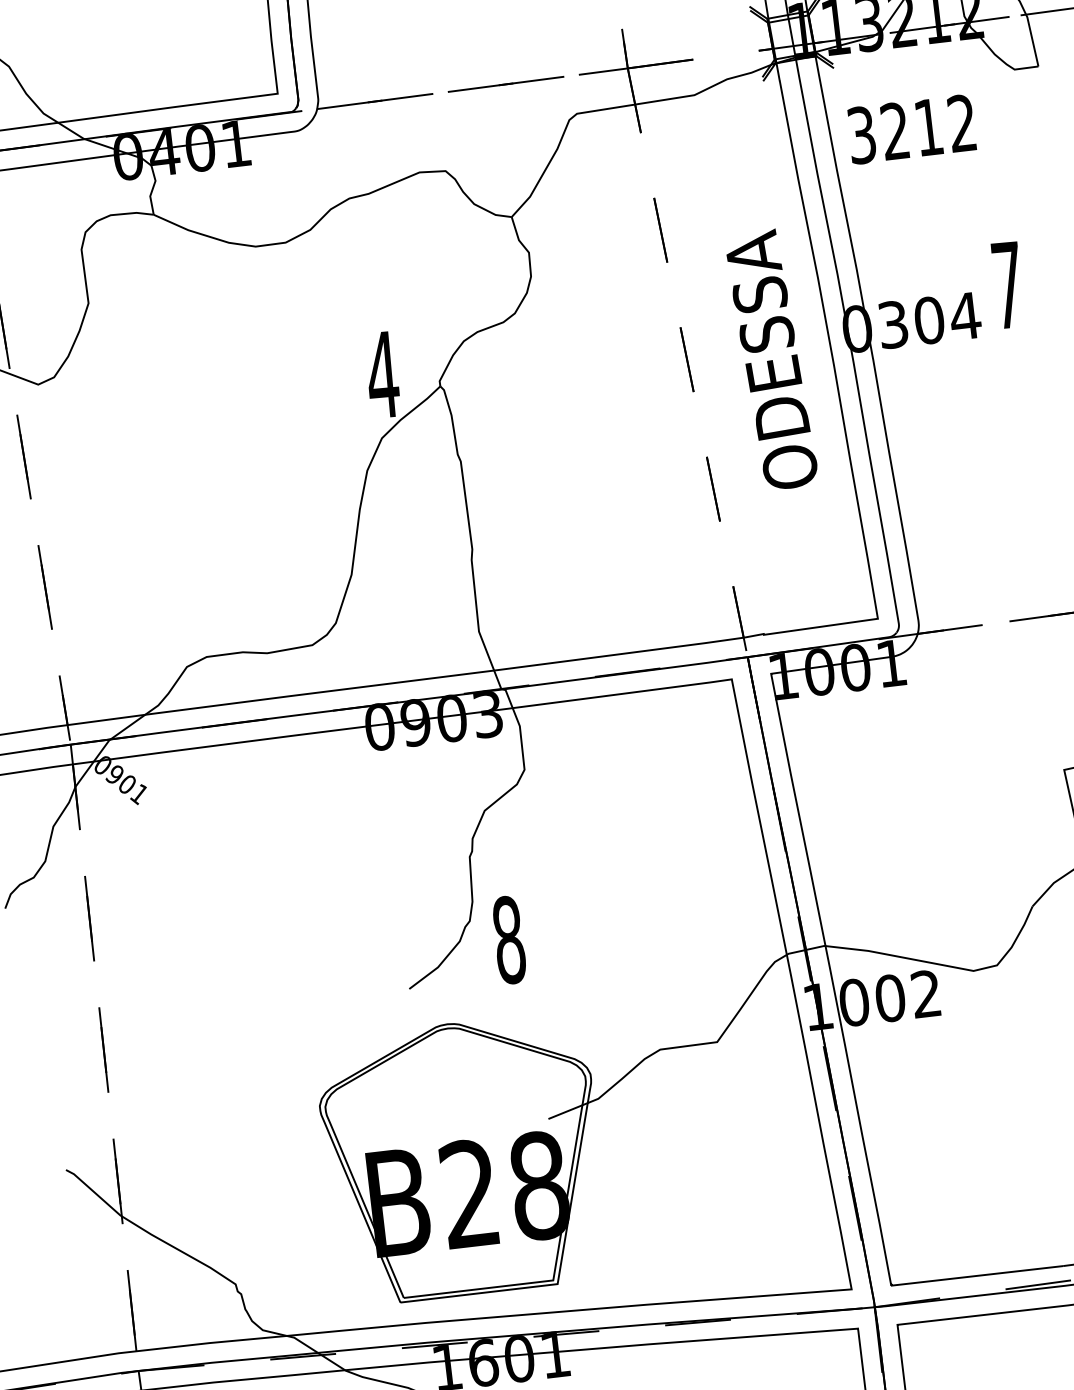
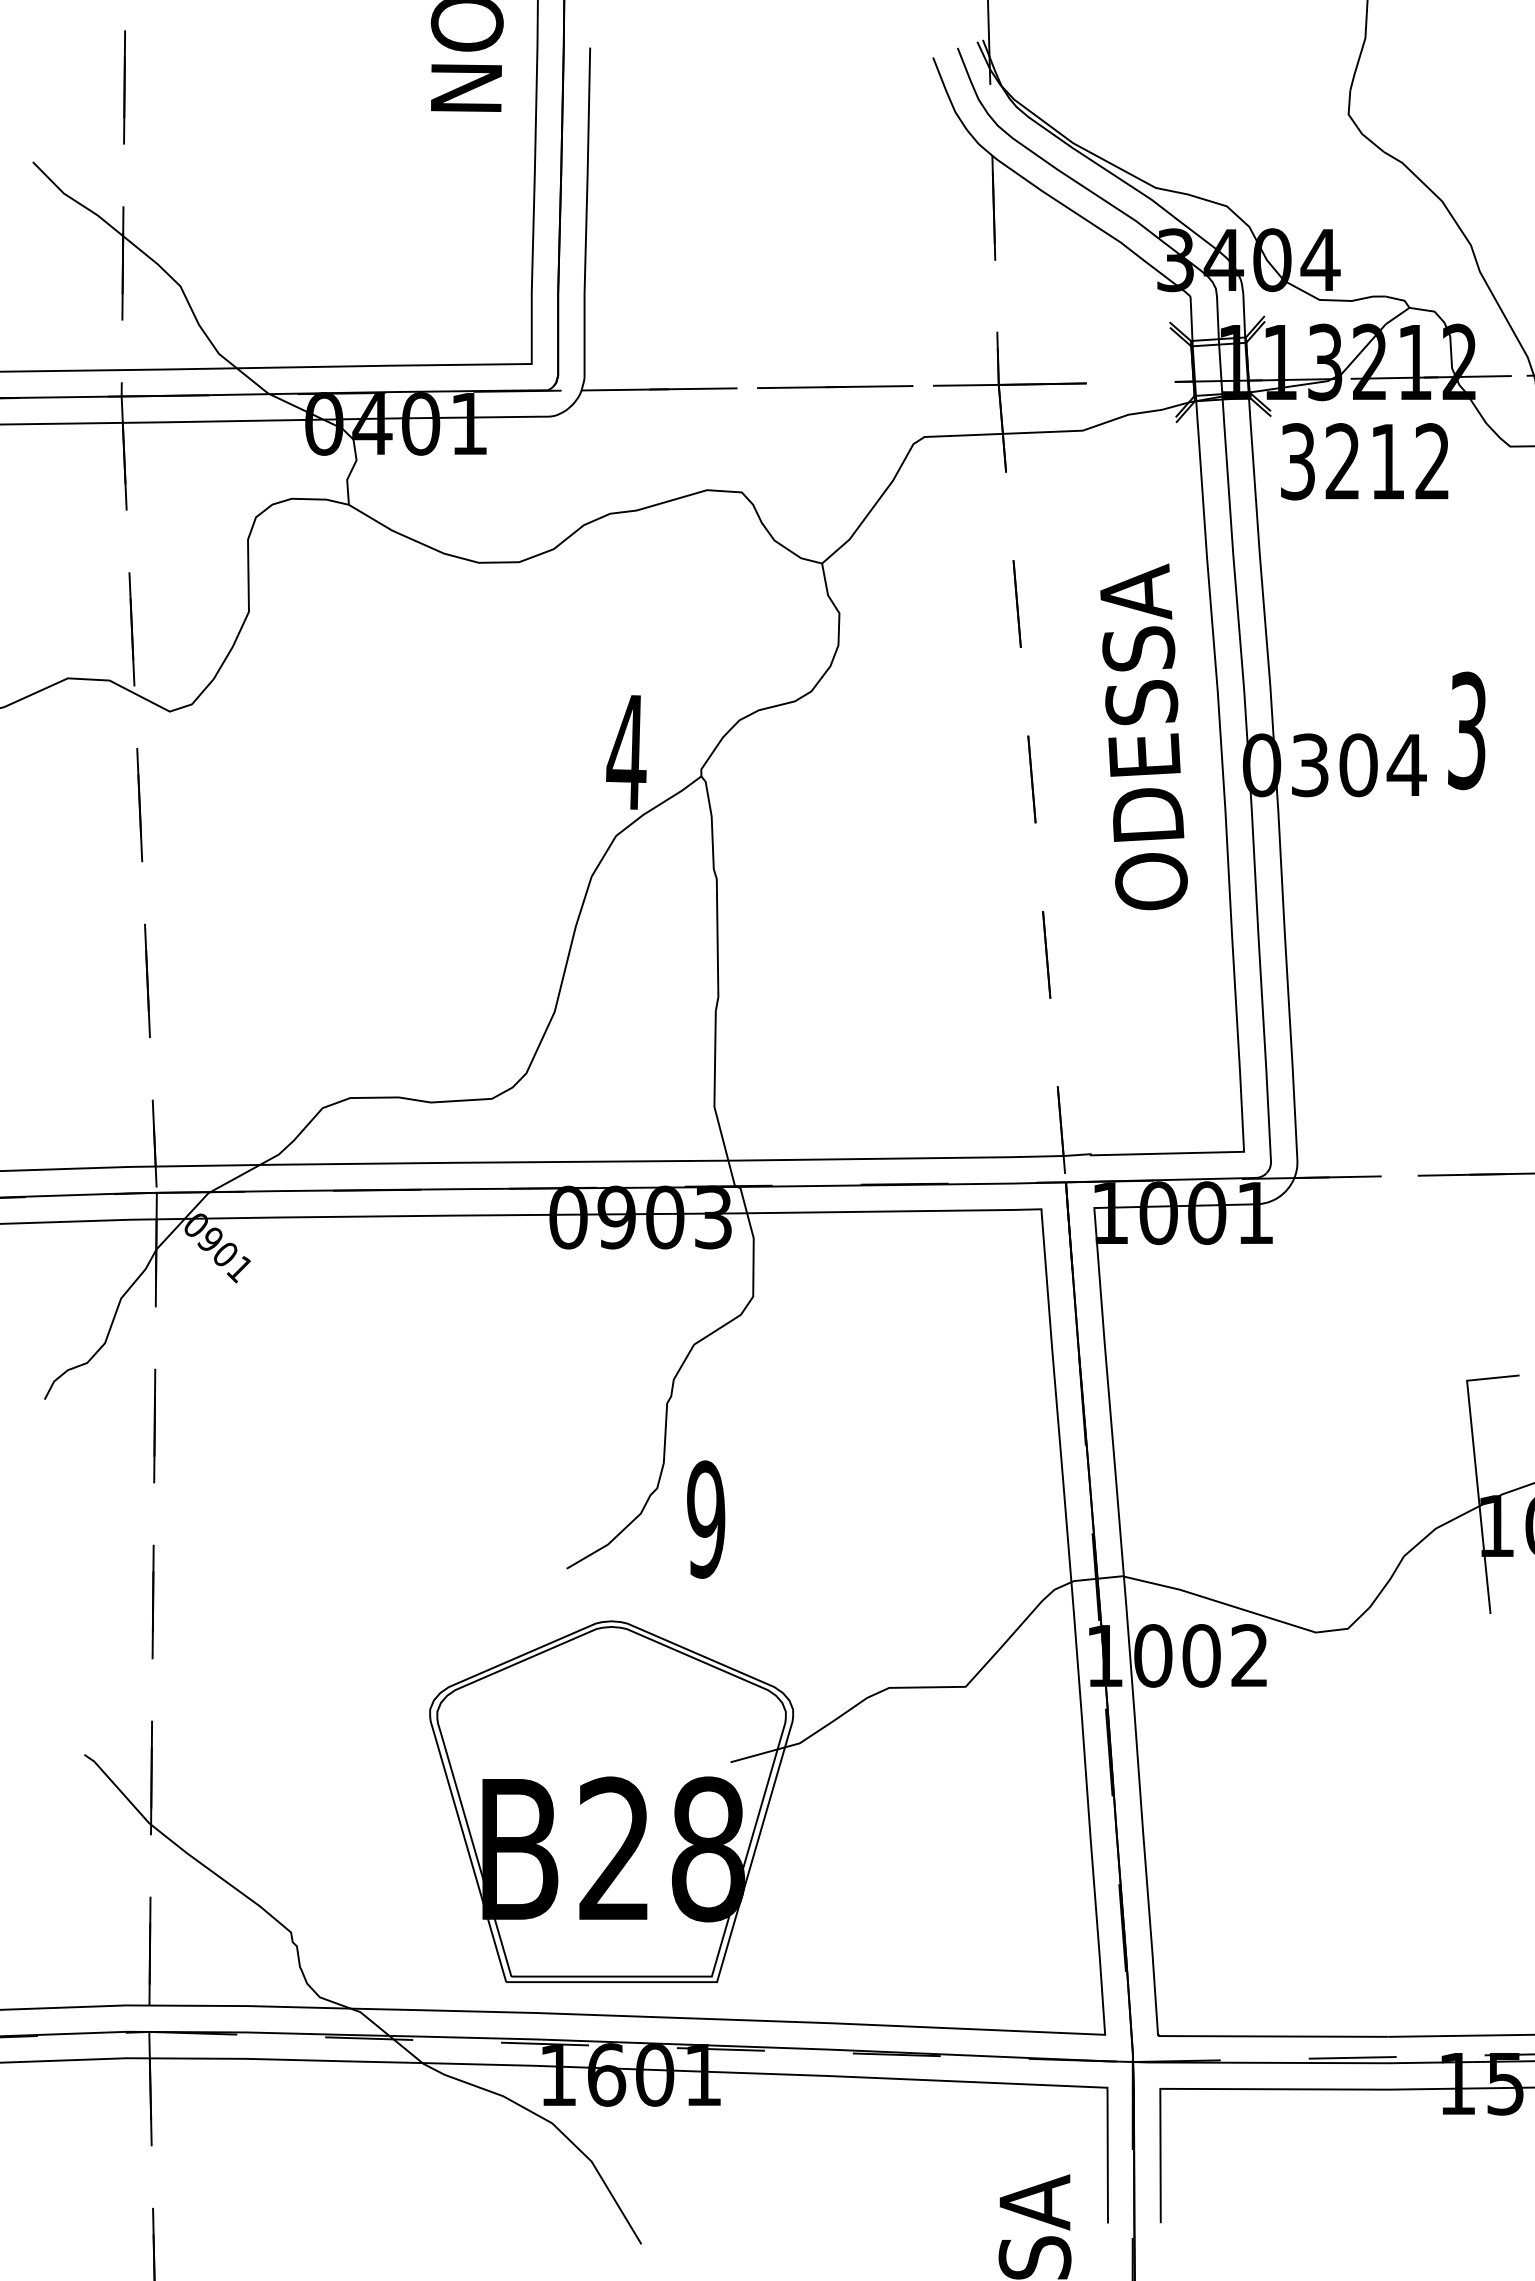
text: (911, 129) -> (1364, 461), moved
text: (1007, 285) -> (1467, 730), 7 -> 3
text: (771, 359) -> (1143, 736), moved
text: (509, 940) -> (706, 1519), 8 -> 9

